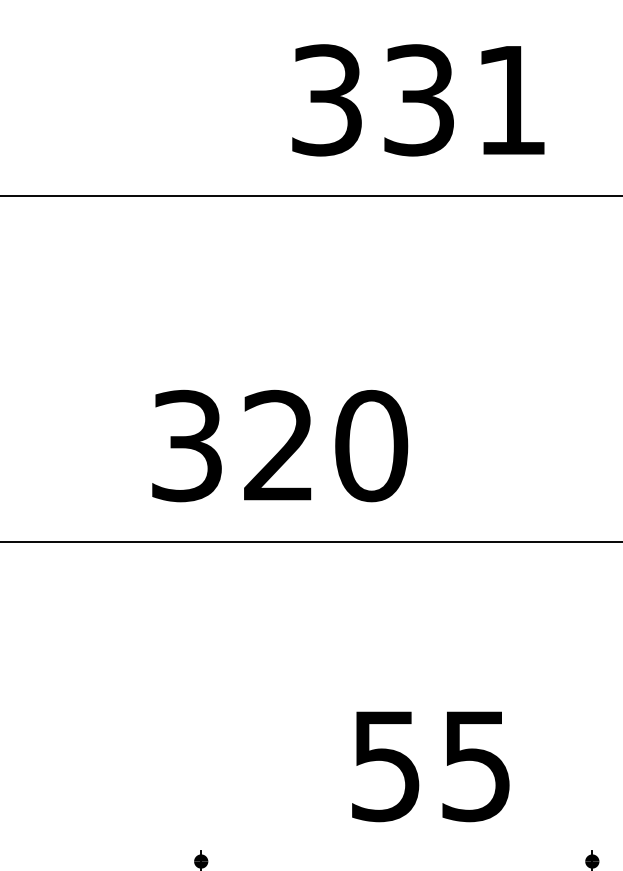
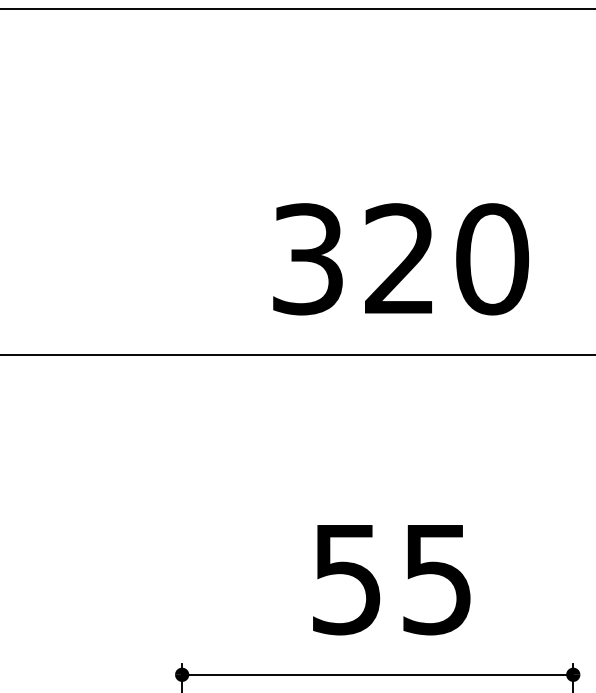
text: (280, 445) -> (401, 258), moved
text: (430, 766) -> (391, 579), moved
line: (396, 861) -> (377, 674), added

